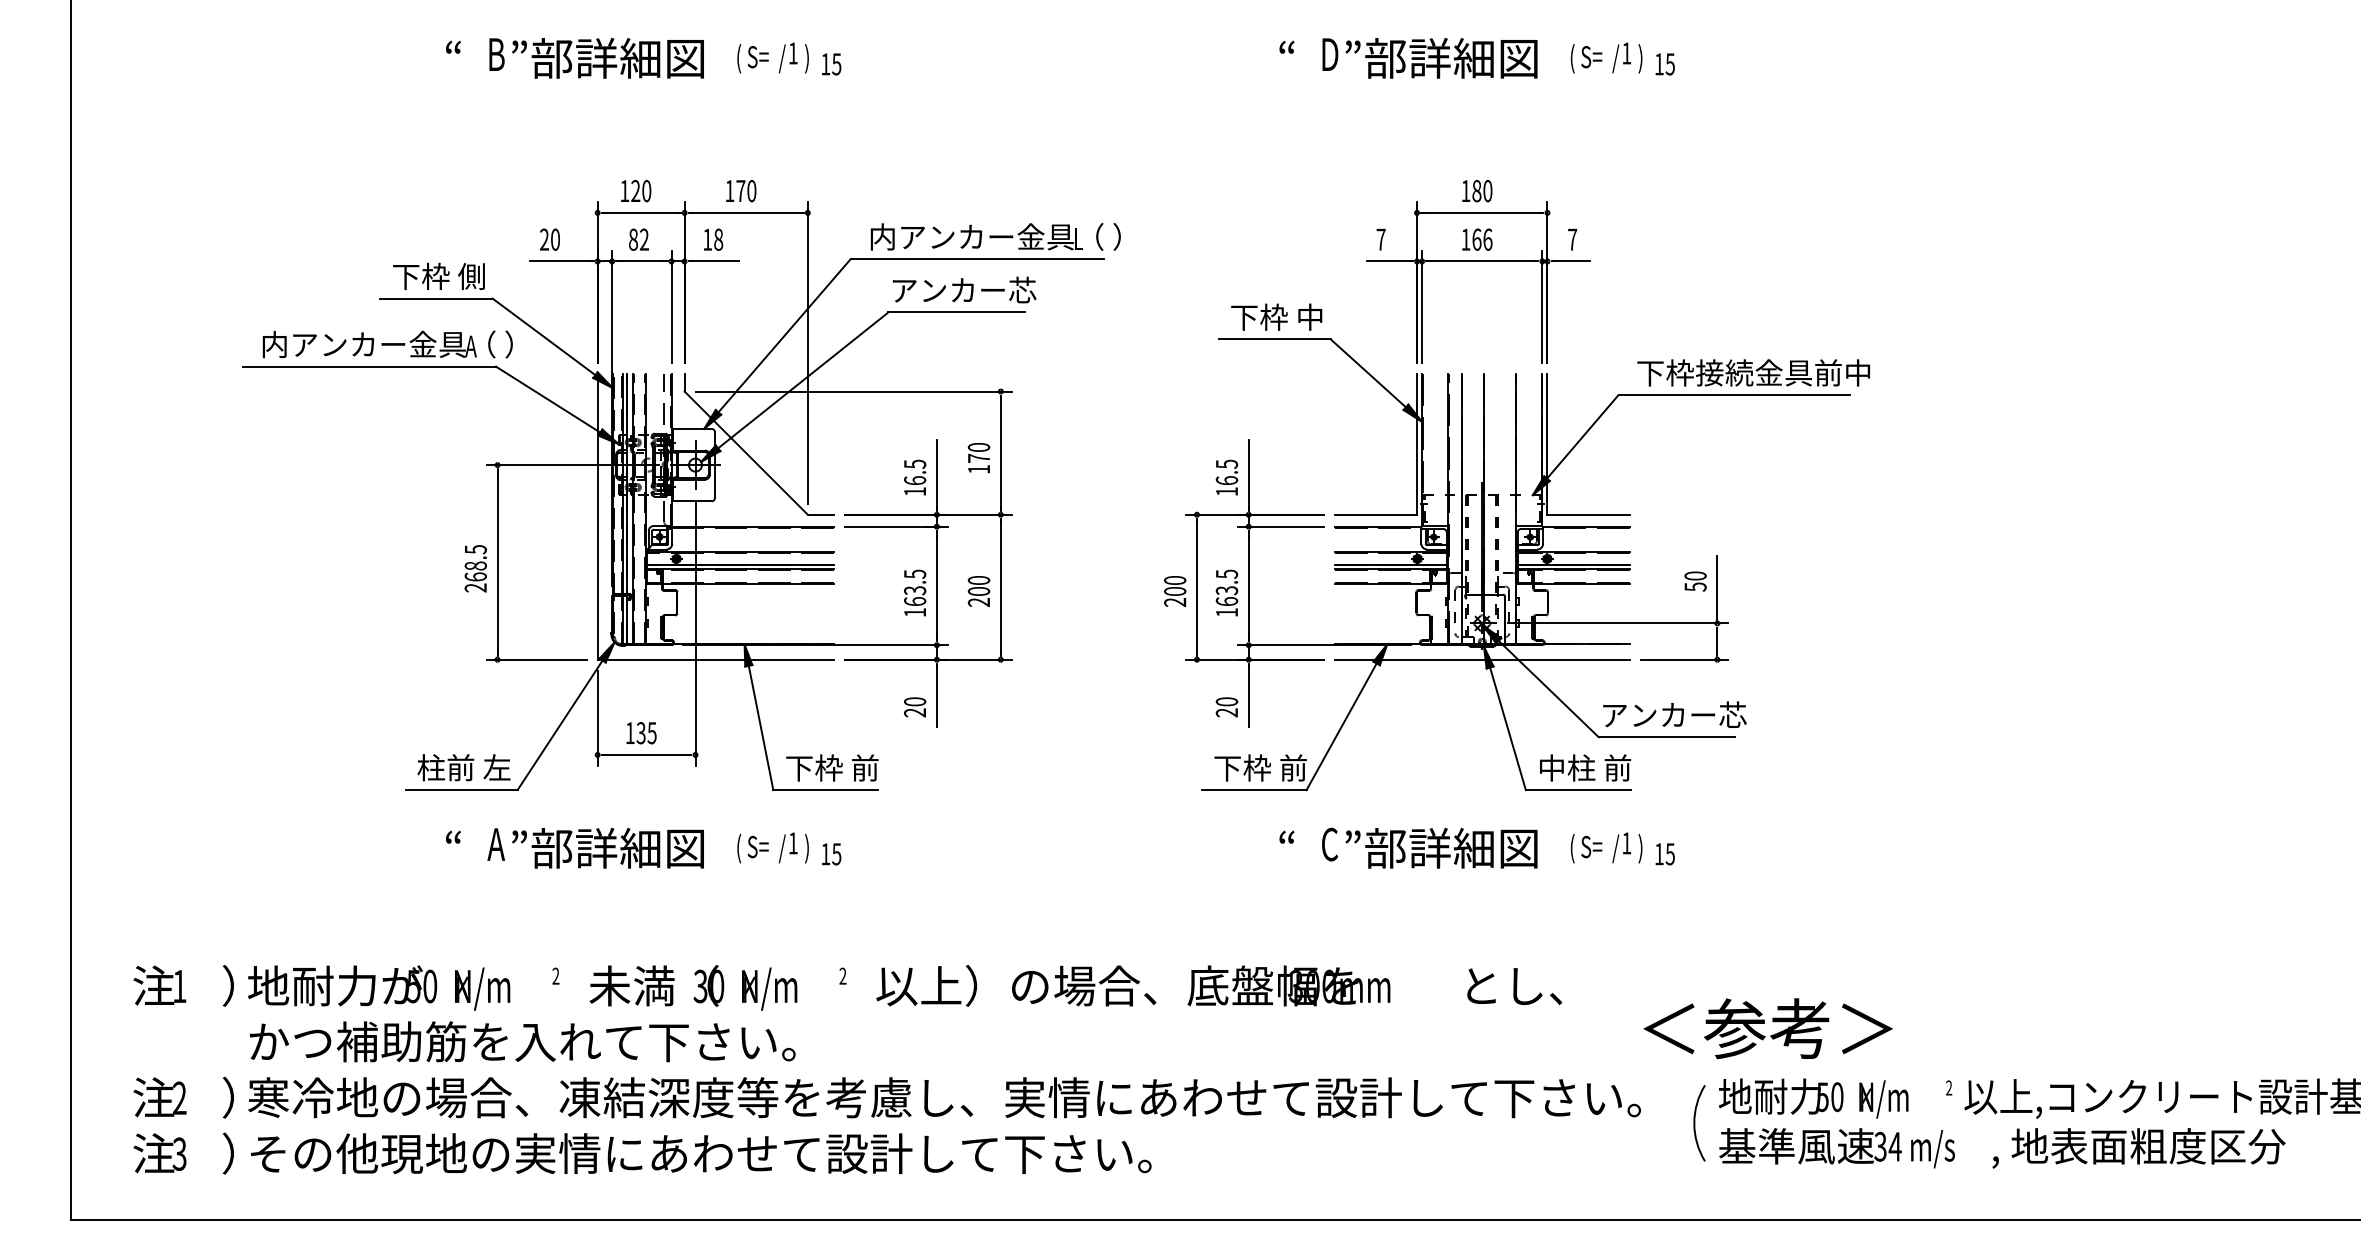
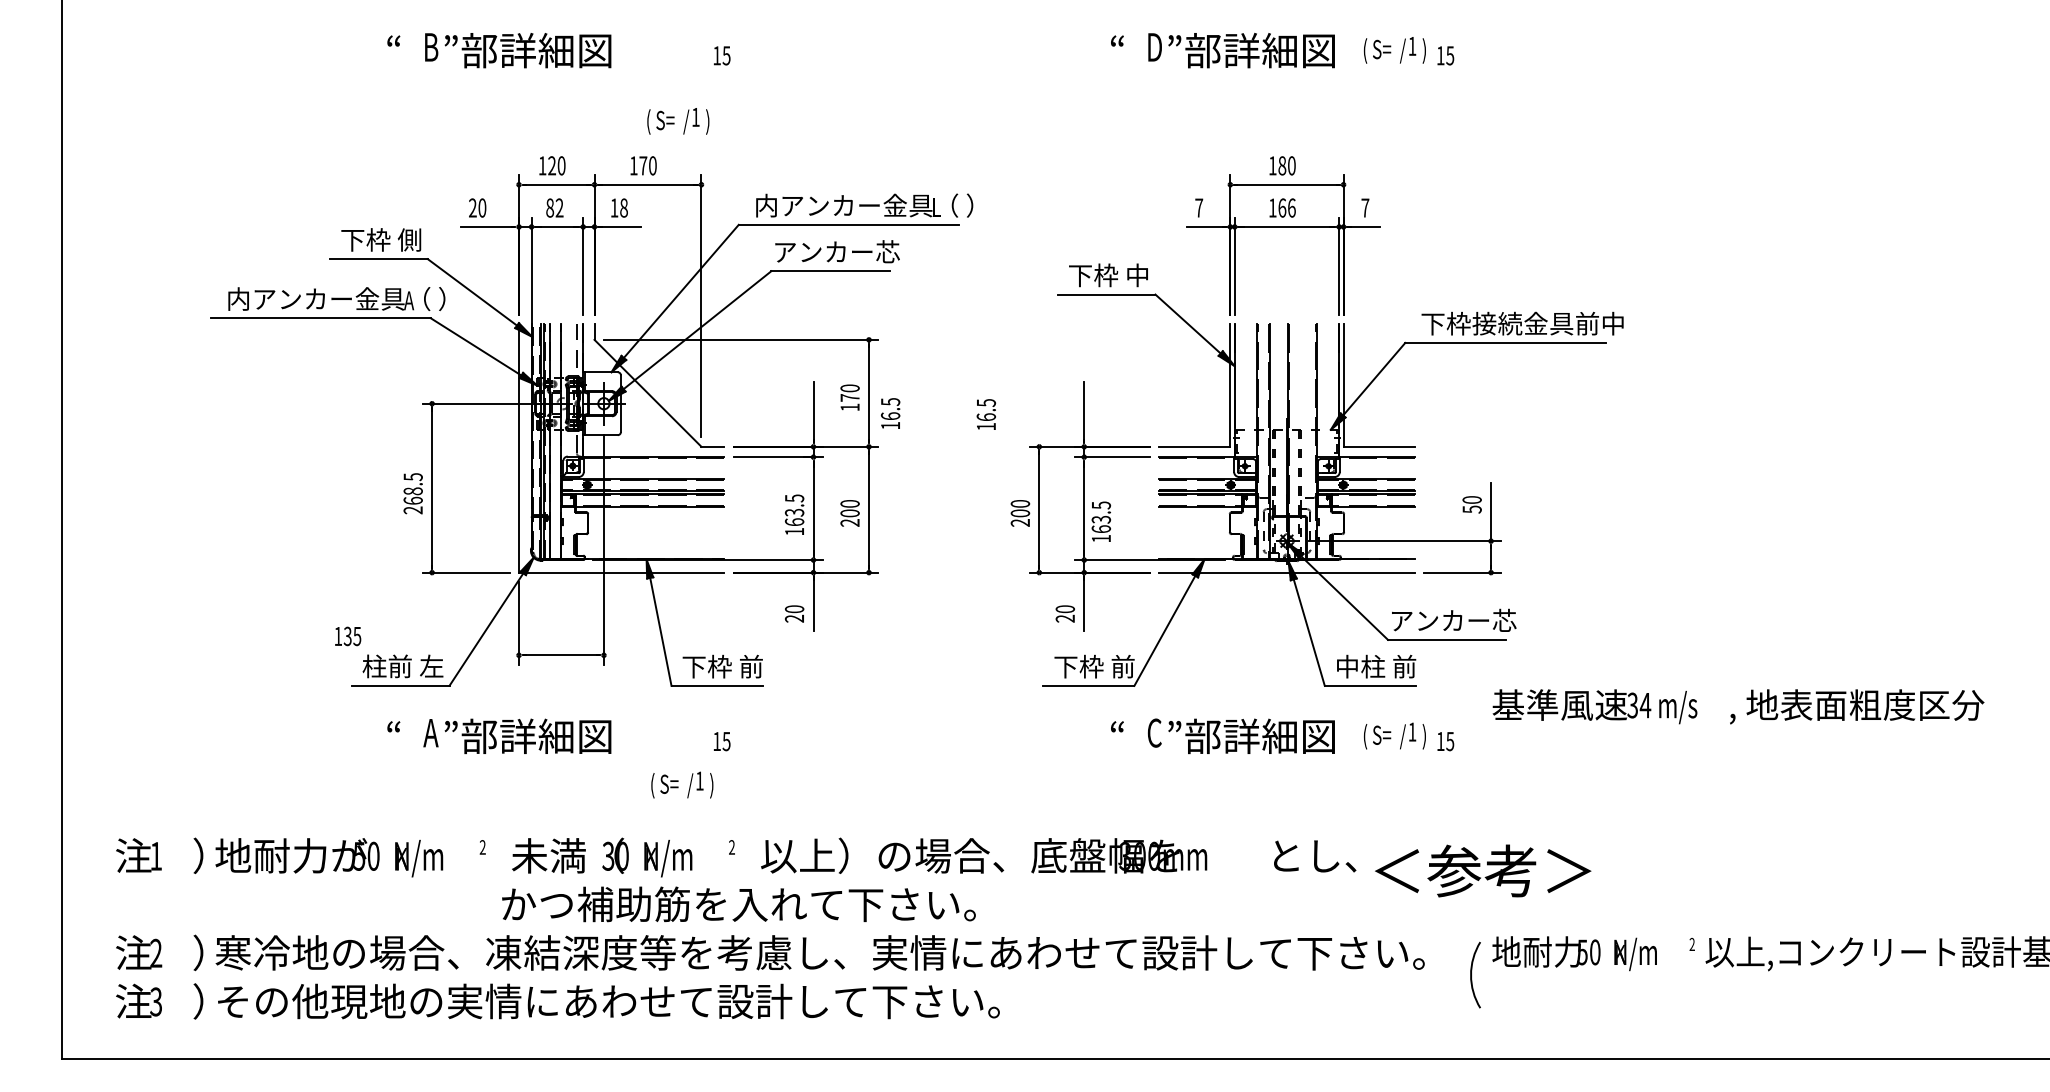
text: (773, 58) -> (678, 121), moved
text: (914, 477) -> (890, 413), moved
text: (1227, 477) -> (986, 414), moved
text: (1227, 592) -> (1101, 521), moved
text: (641, 733) -> (348, 636), moved
text: (773, 847) -> (682, 784), moved
text: (1768, 1028) -> (1483, 870), moved
text: (522, 1041) -> (738, 904), moved
text: (2002, 1147) -> (1738, 706), moved

